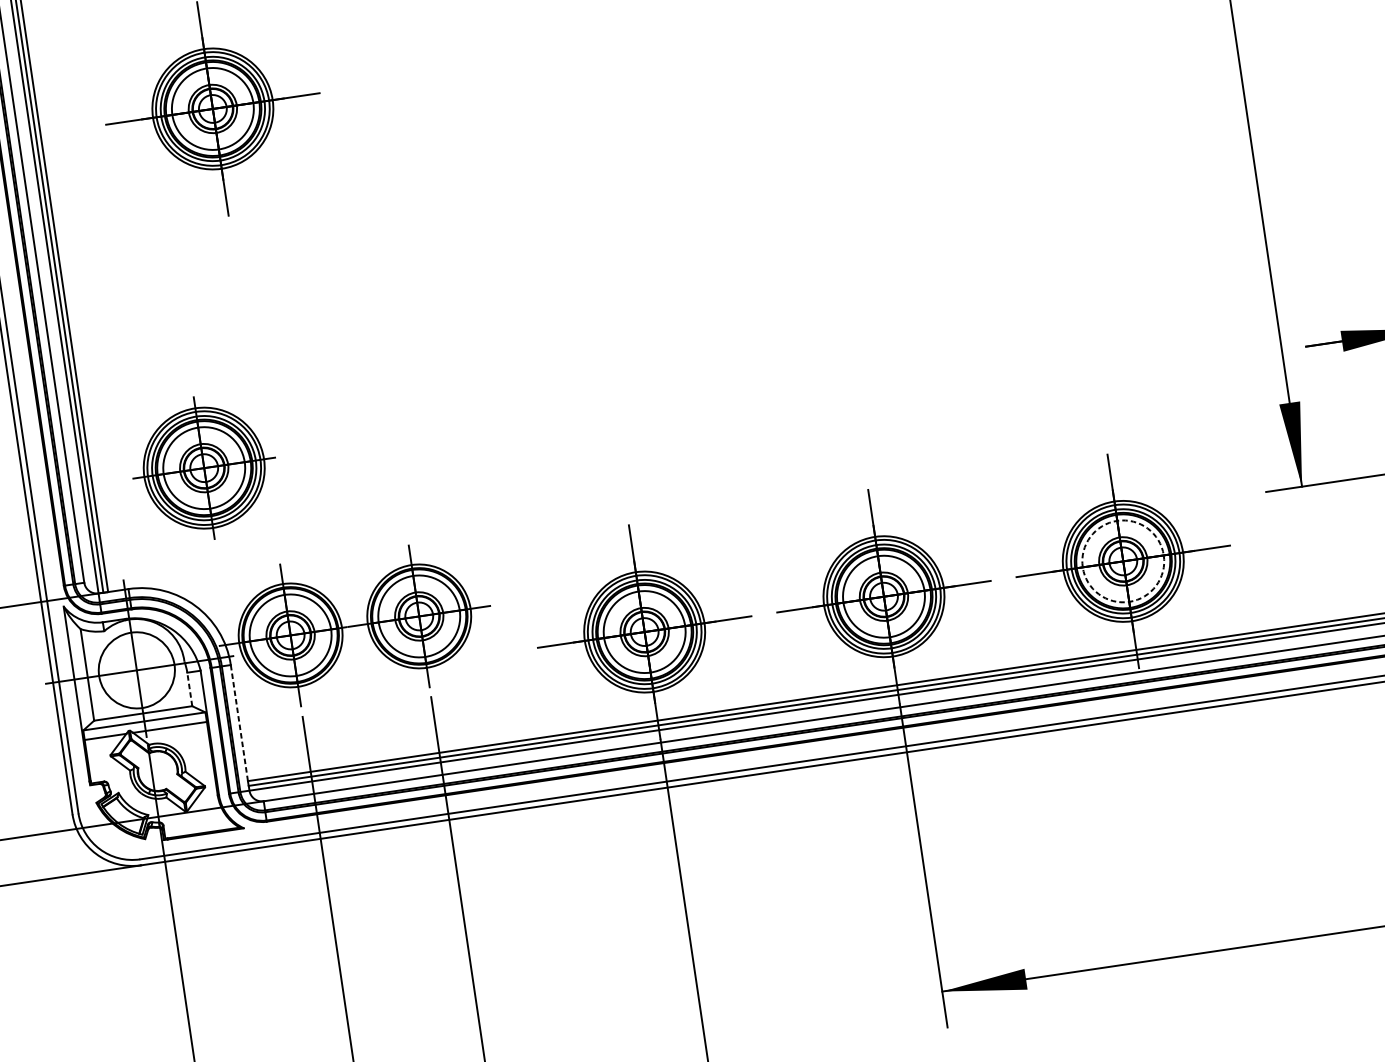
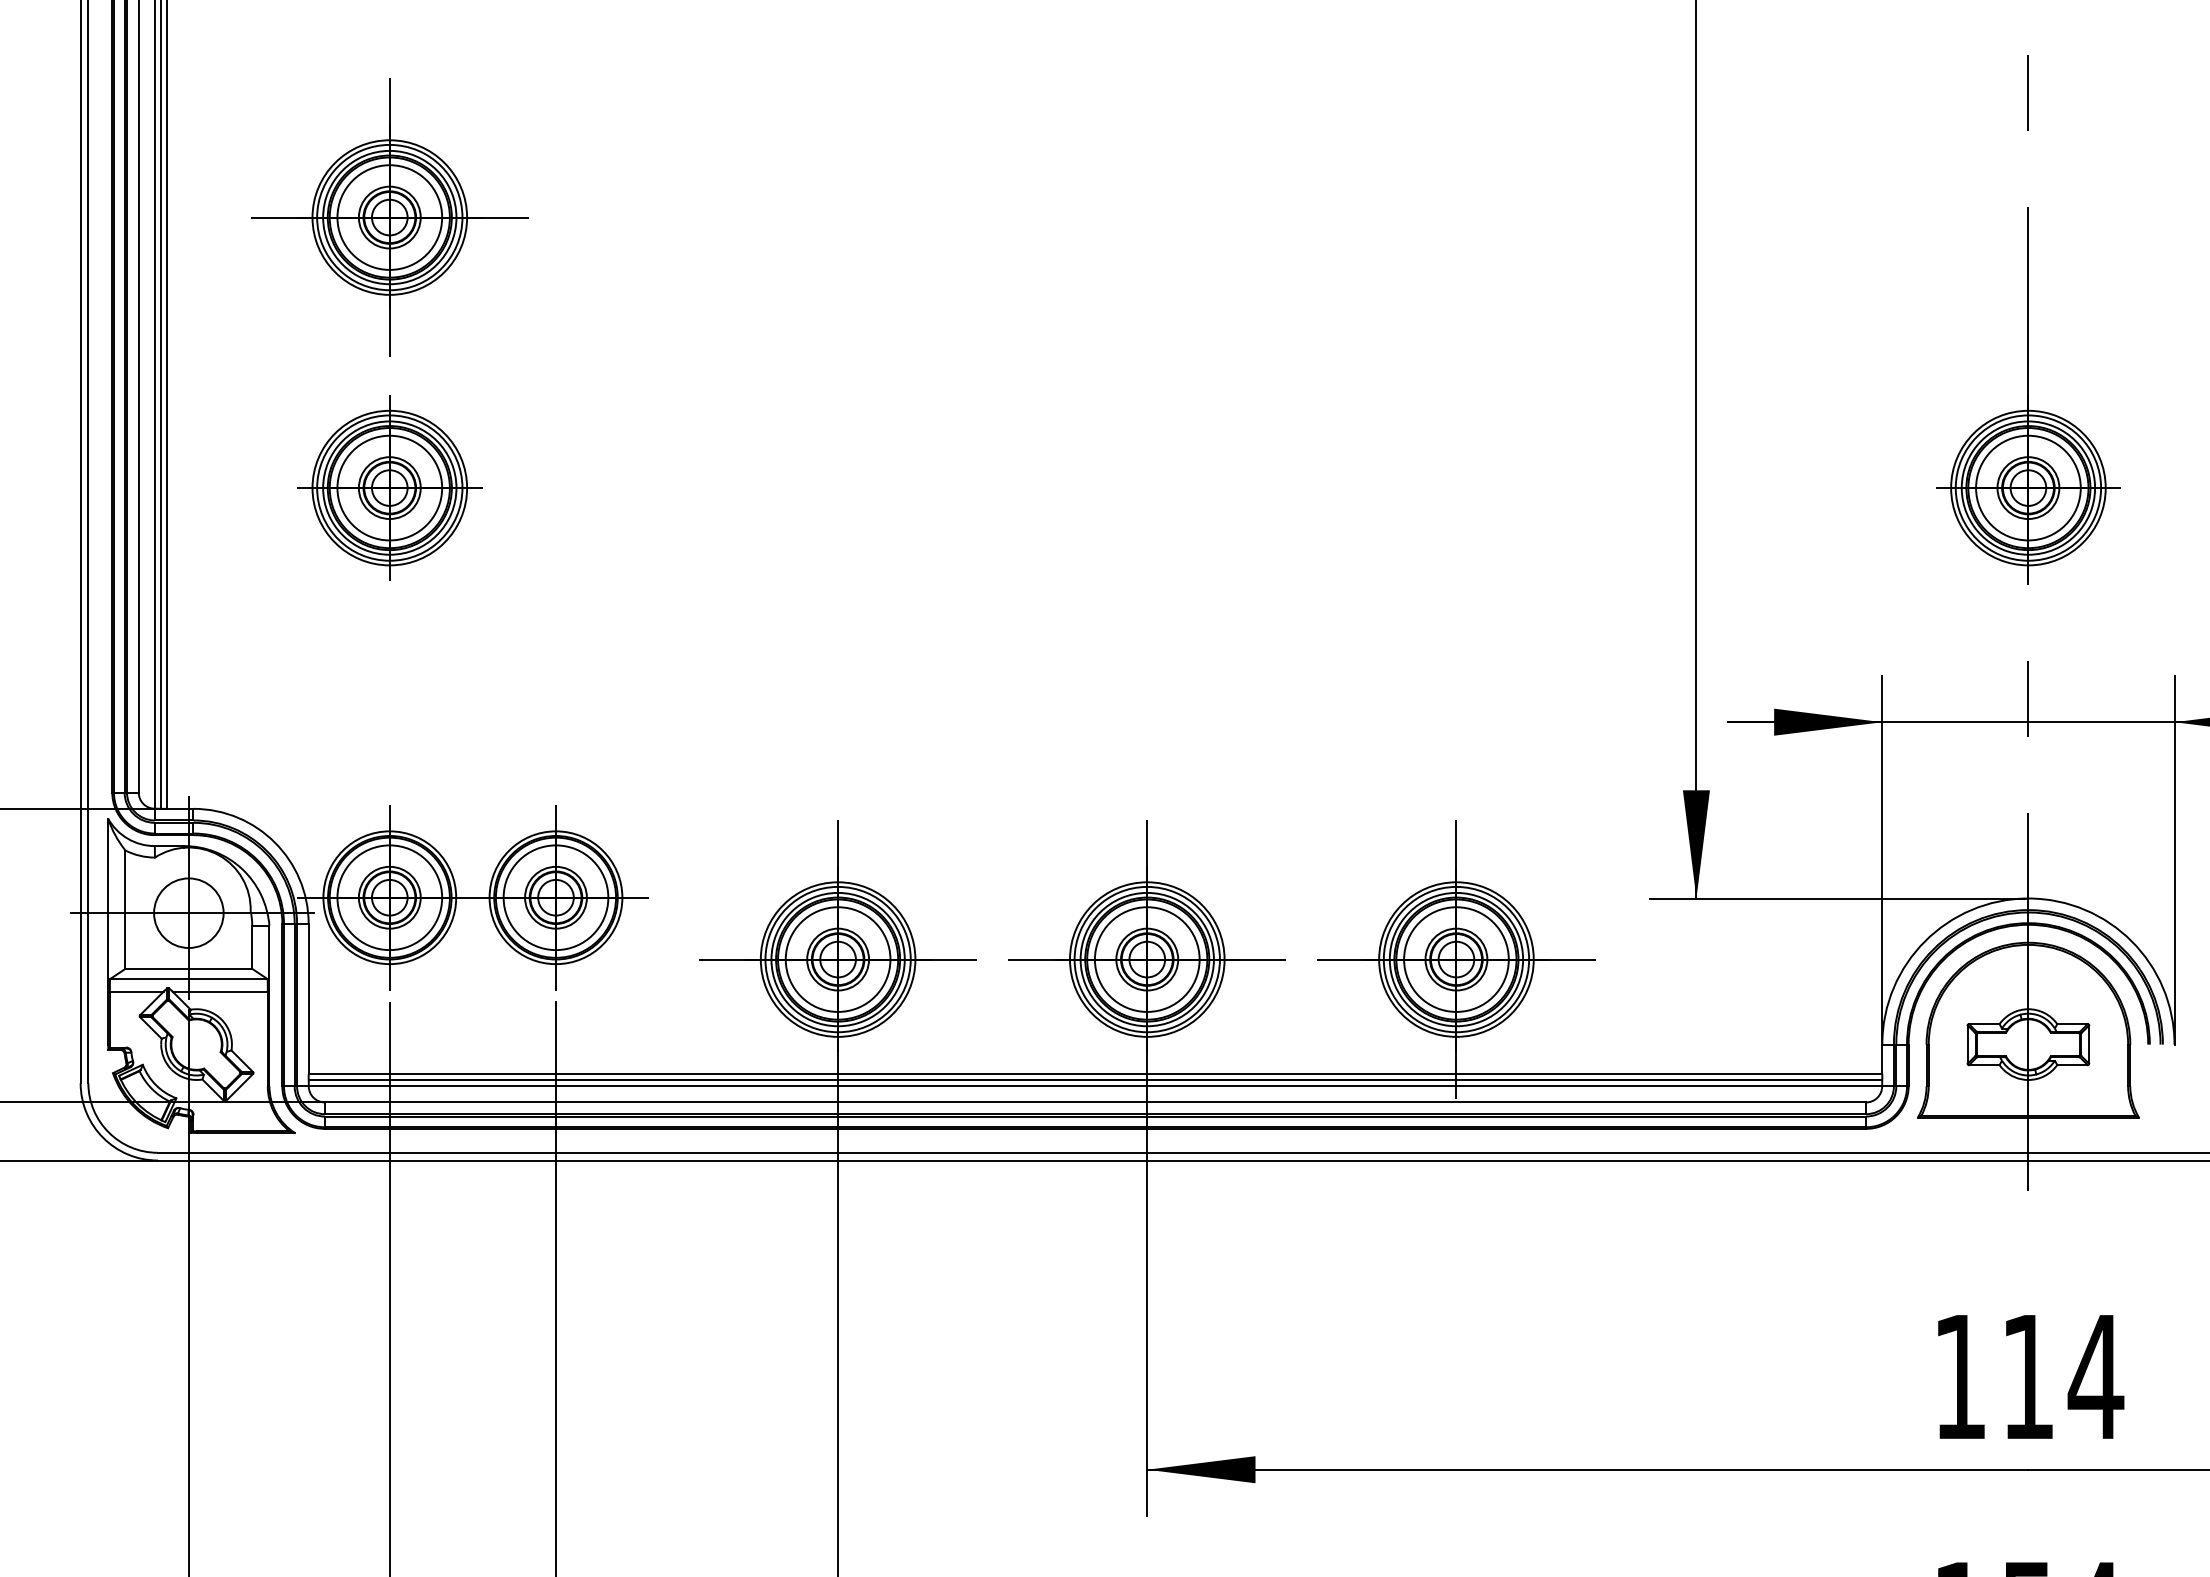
part: (203, 467) -> (389, 487), moved
circle: (1123, 561) -> (1456, 959), dashed -> solid
circle: (136, 669) -> (188, 912), size x0.71
line: (190, 689) -> (252, 947), dashed -> solid
line: (239, 723) -> (308, 999), dashed -> solid

